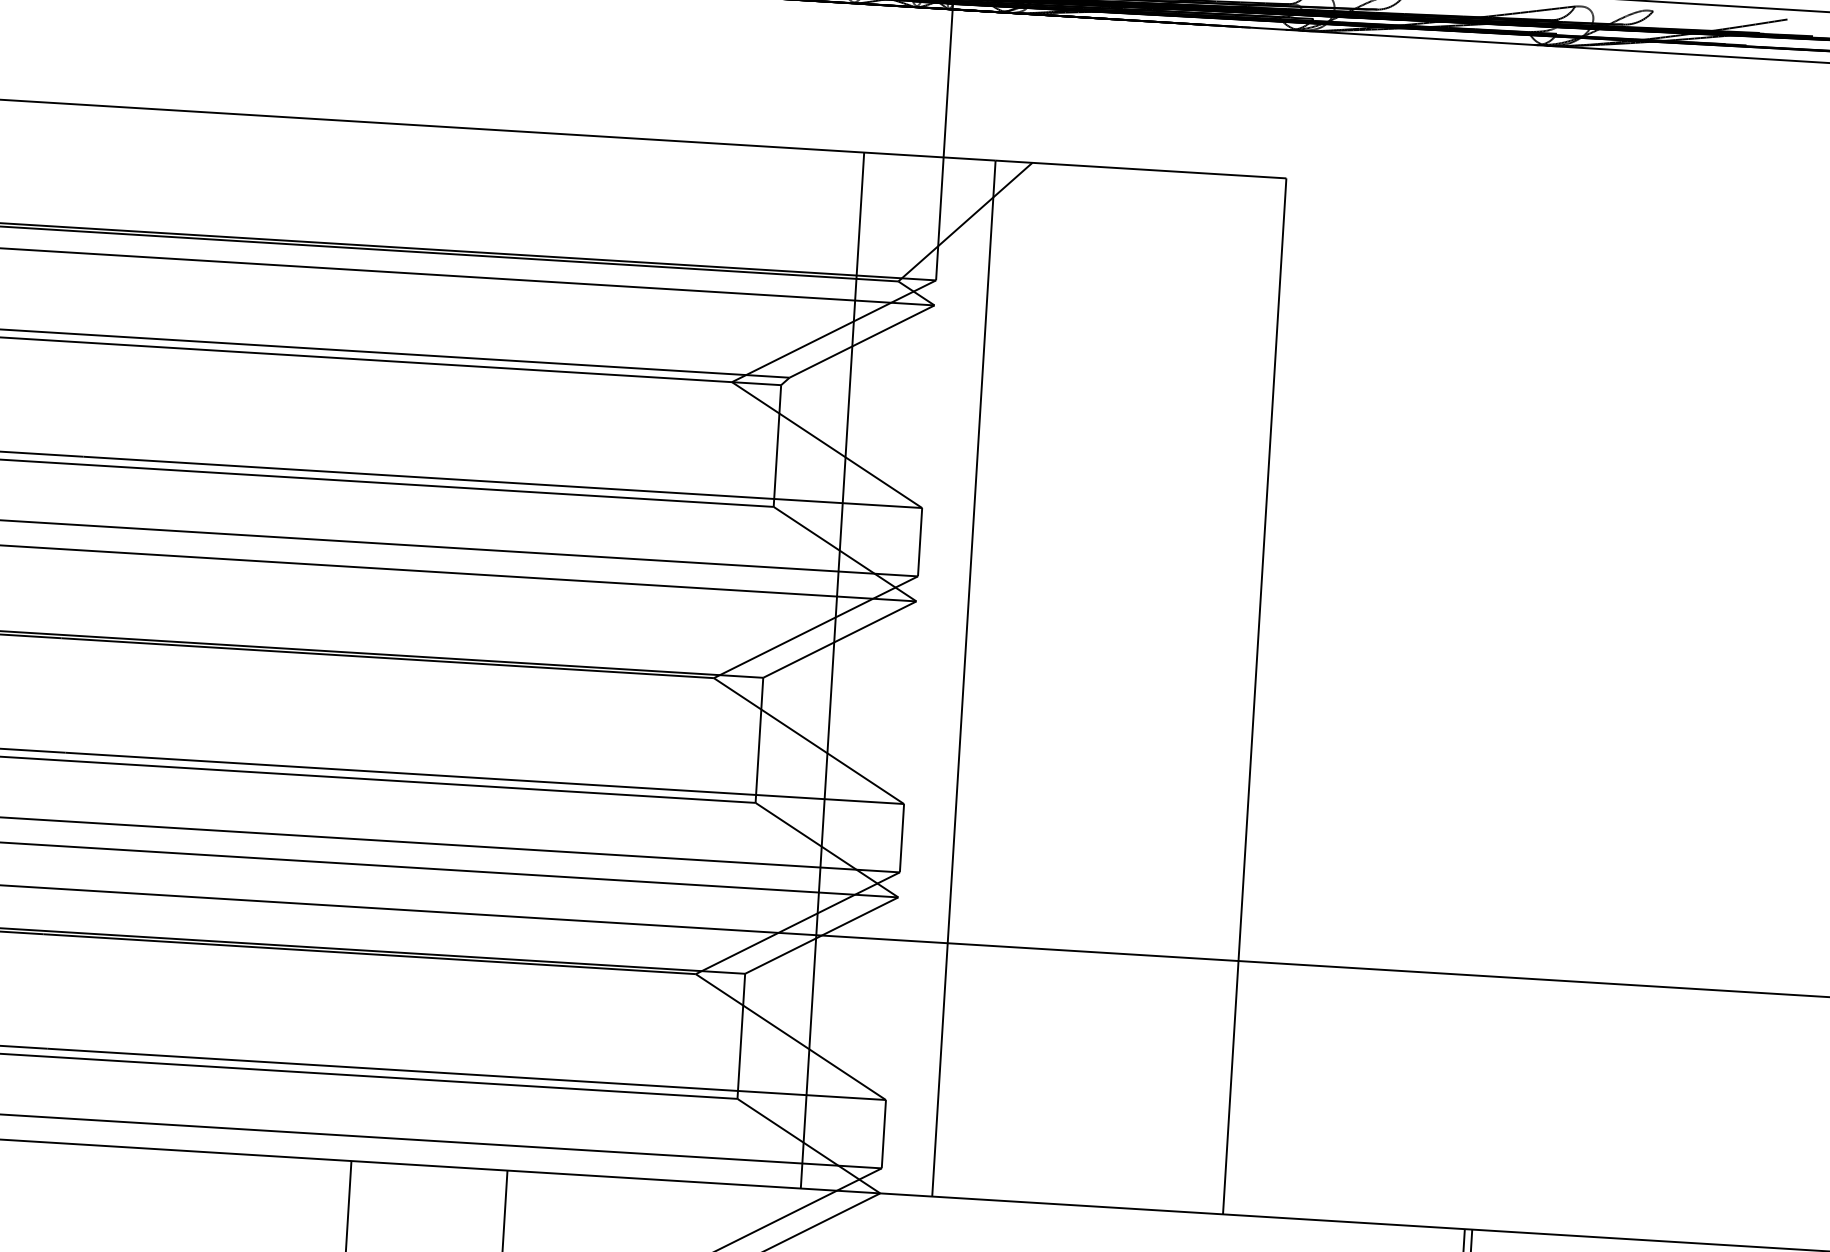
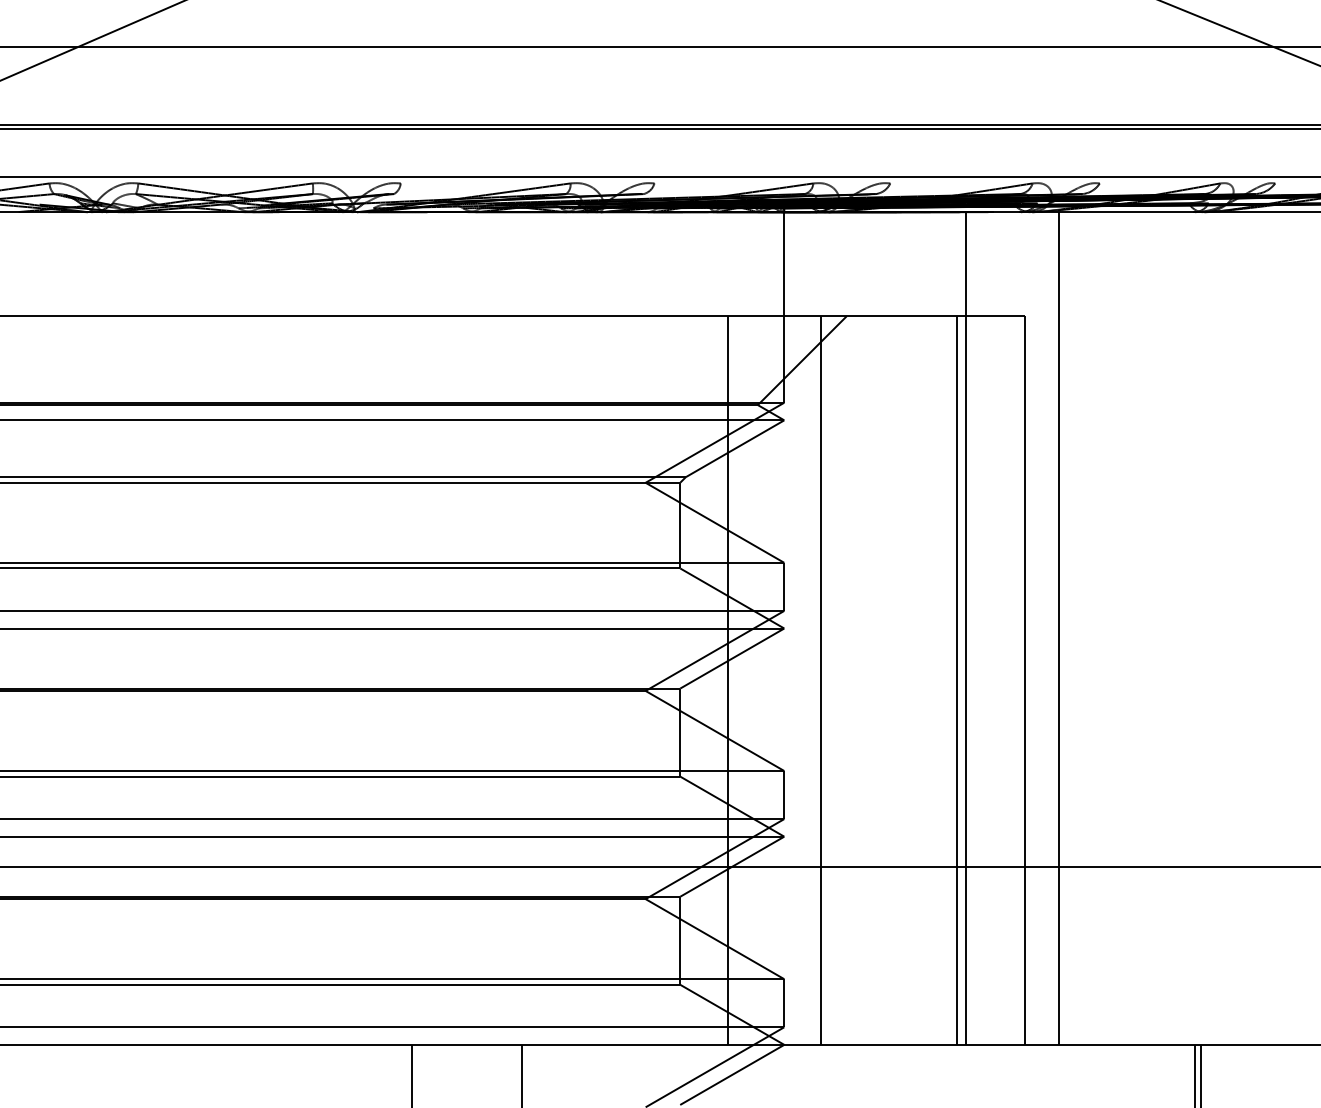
line: (1174, 617) -> (965, 628), added
line: (1307, 625) -> (1059, 628), added
line: (1158, 690) -> (957, 680), added

